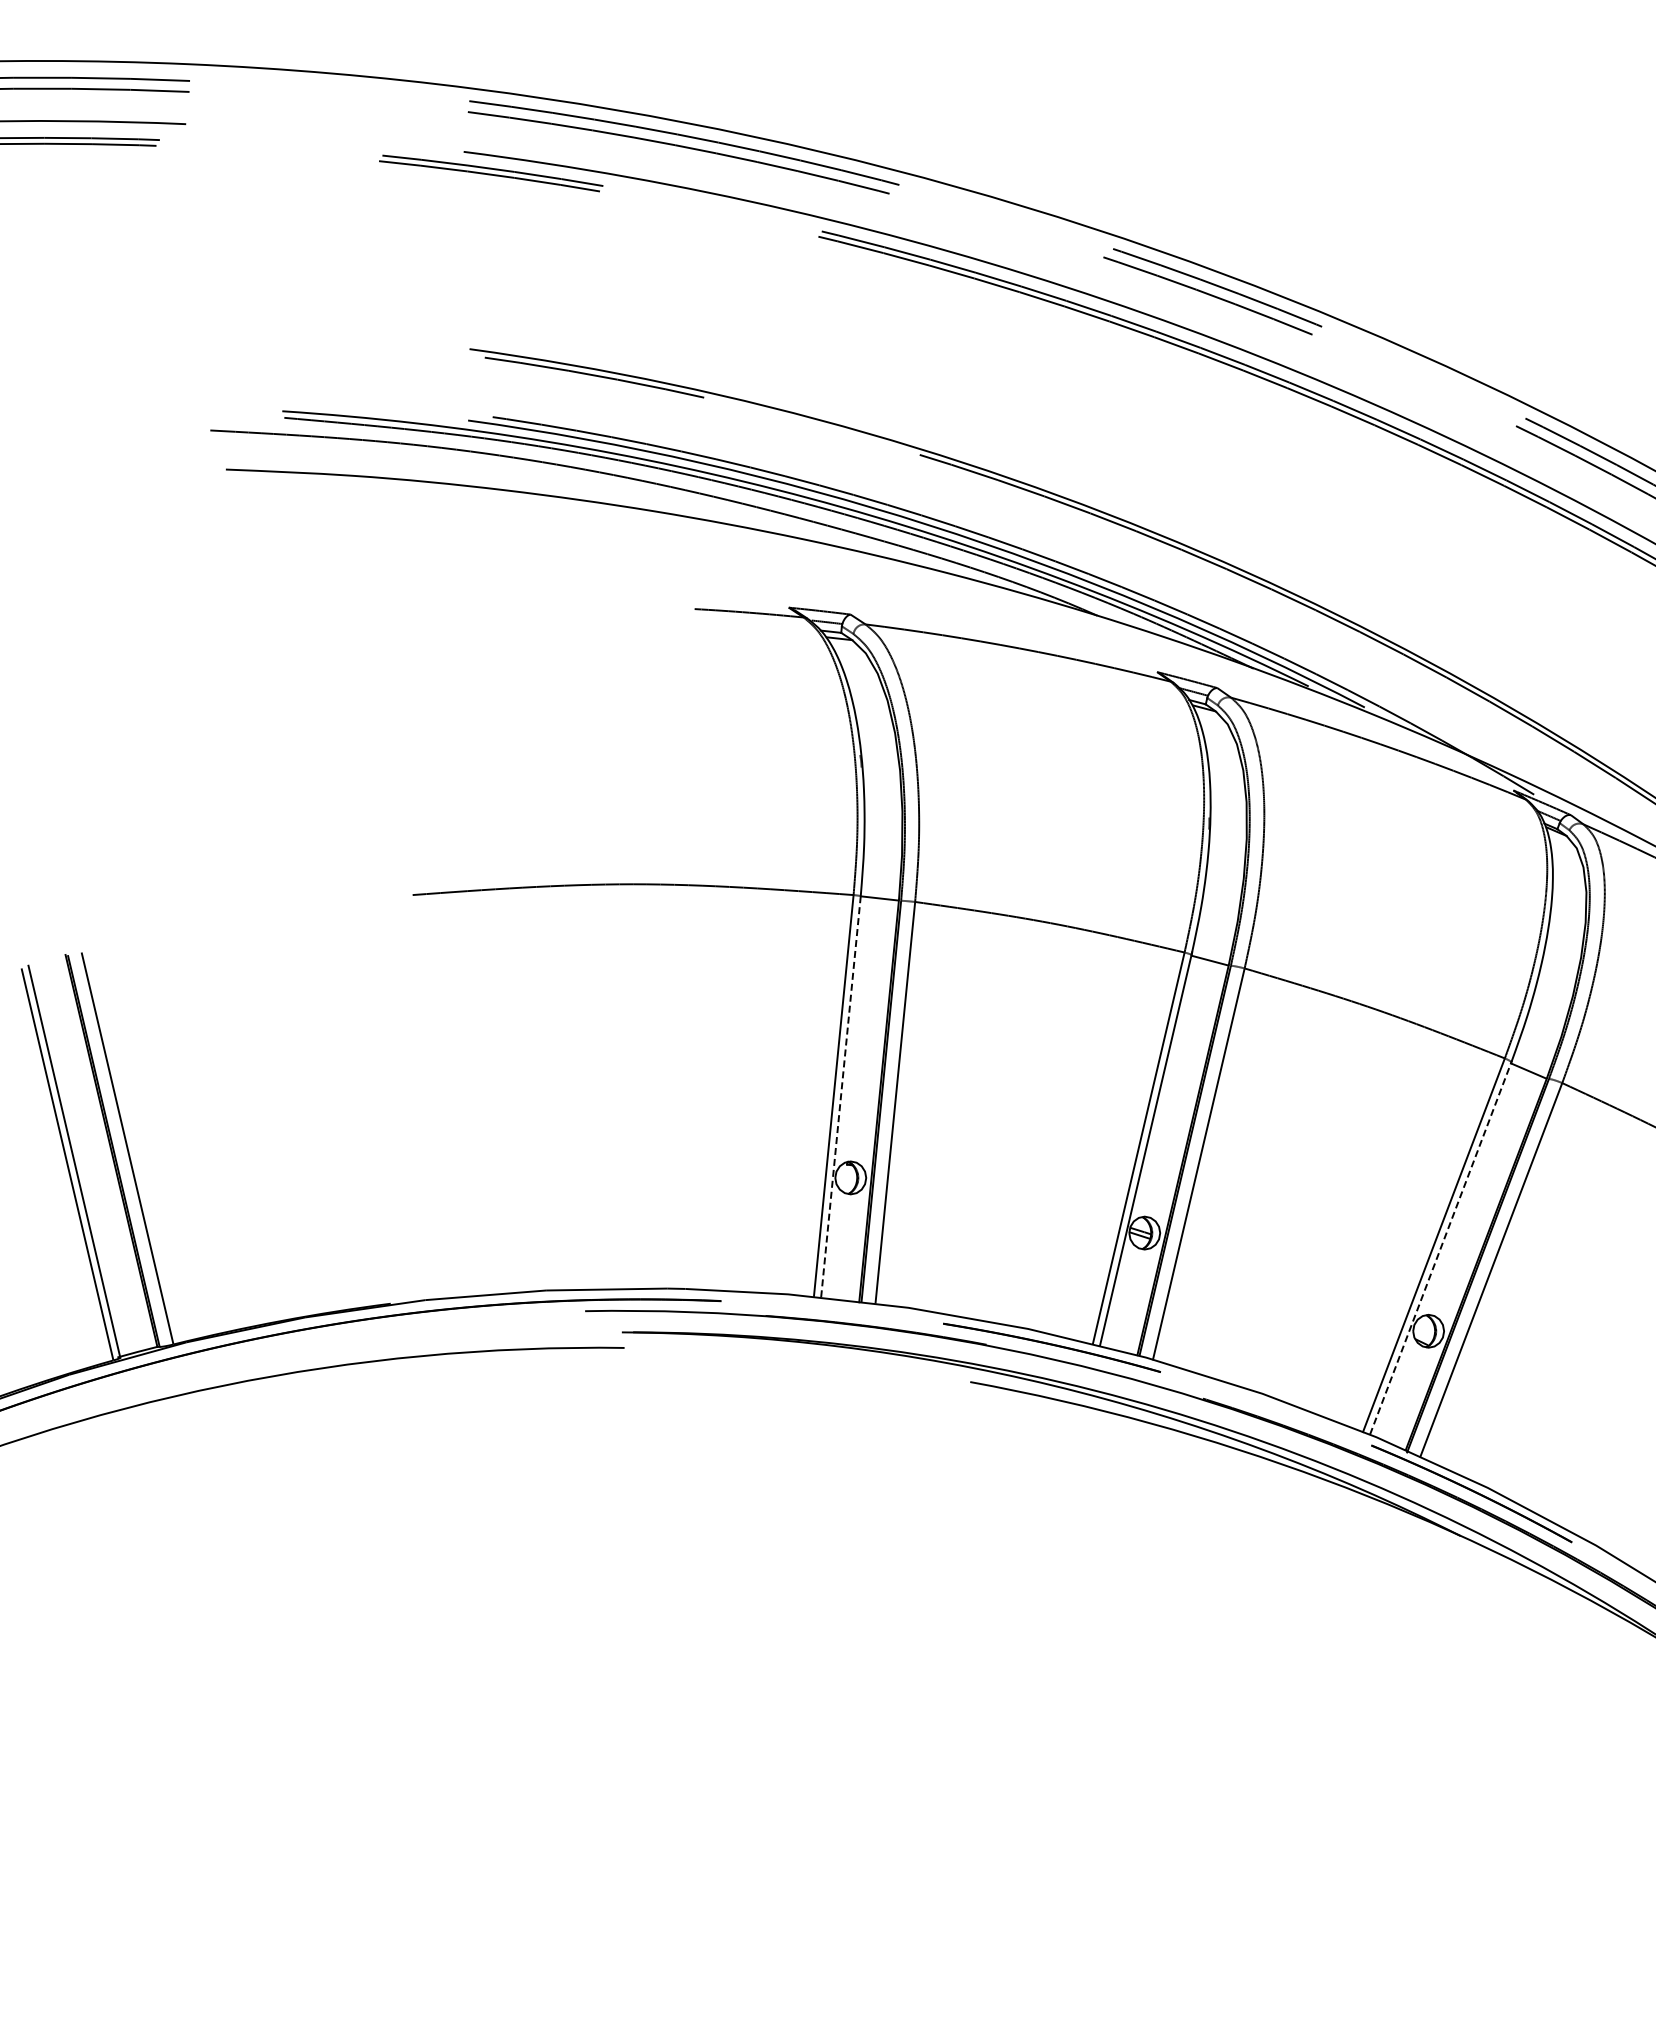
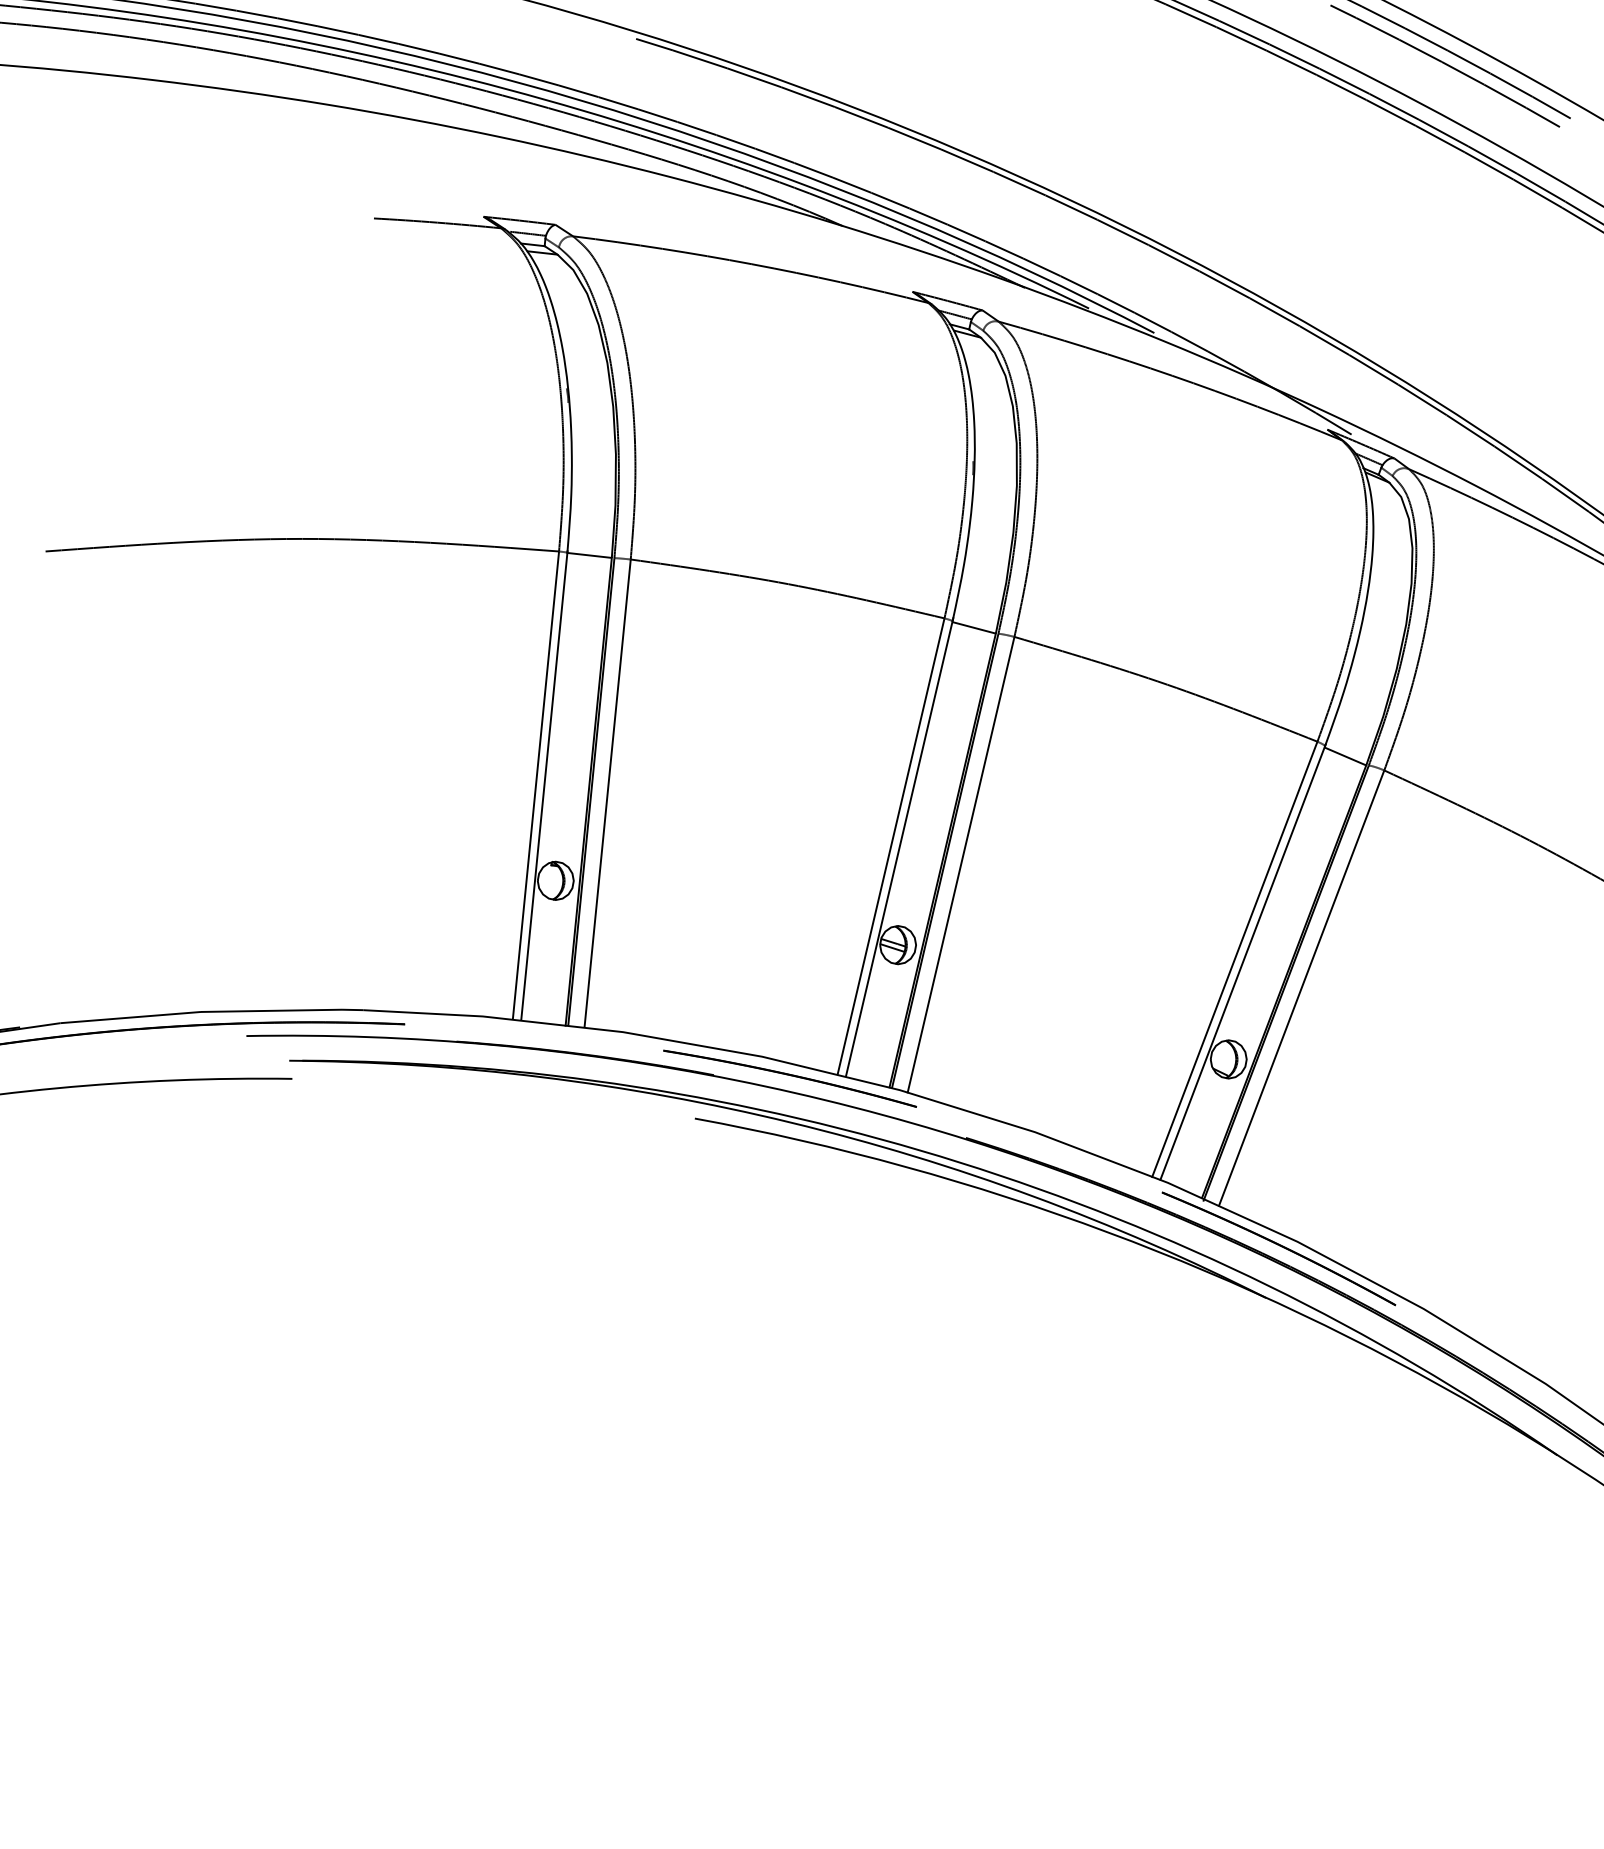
line: (841, 1095) -> (544, 784), dashed -> solid
line: (1440, 1247) -> (1242, 961), dashed -> solid

